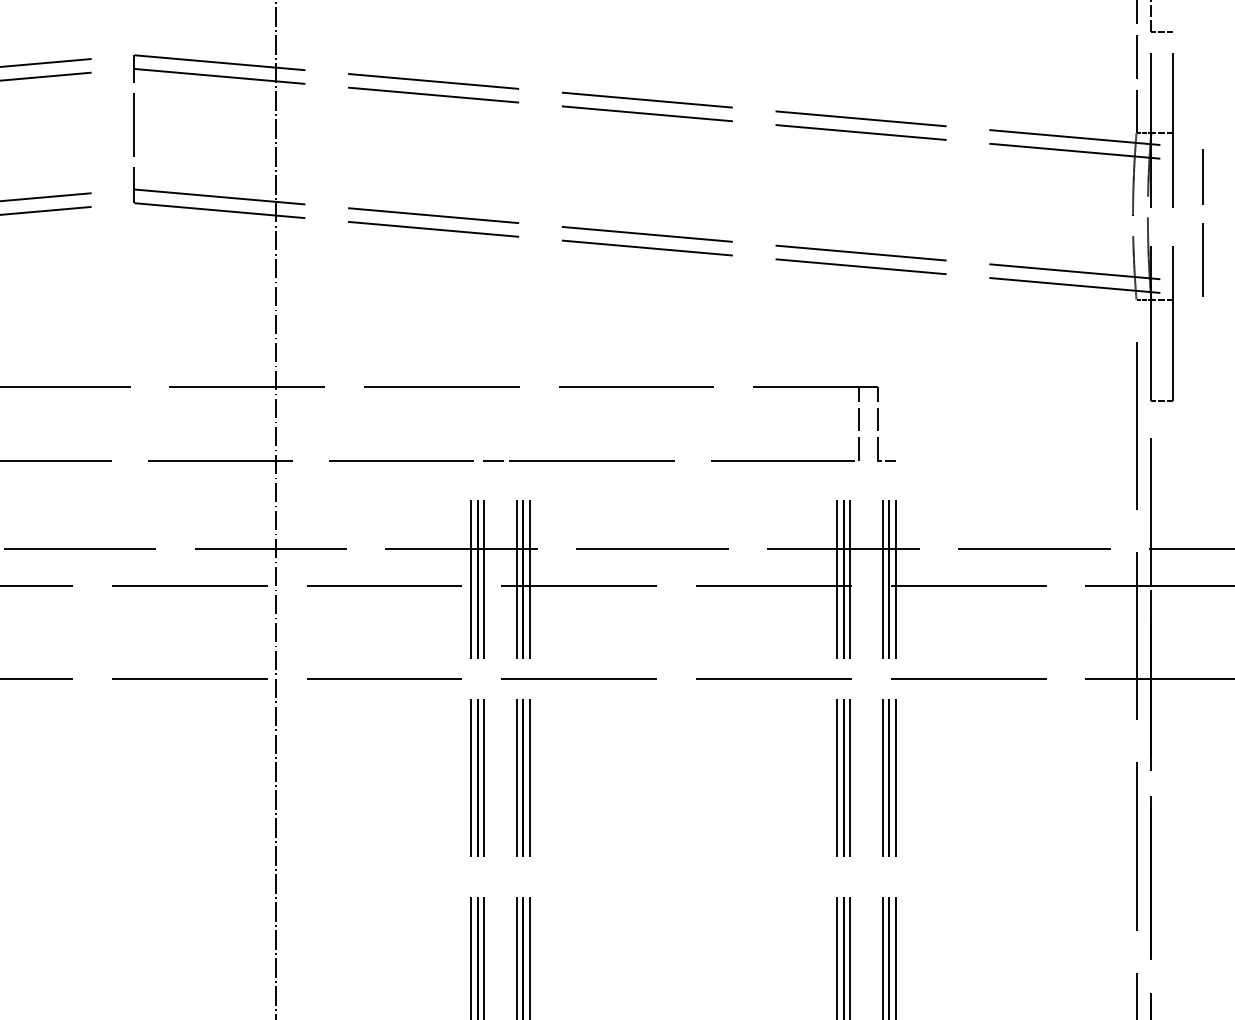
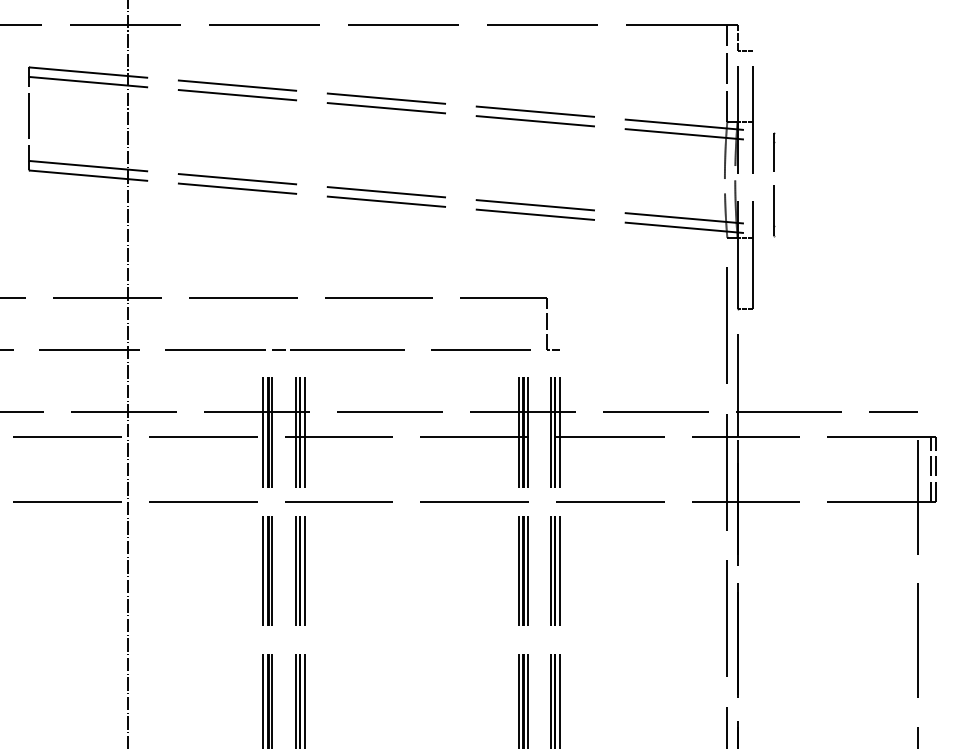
line: (859, 422) -> (534, 323), removed

